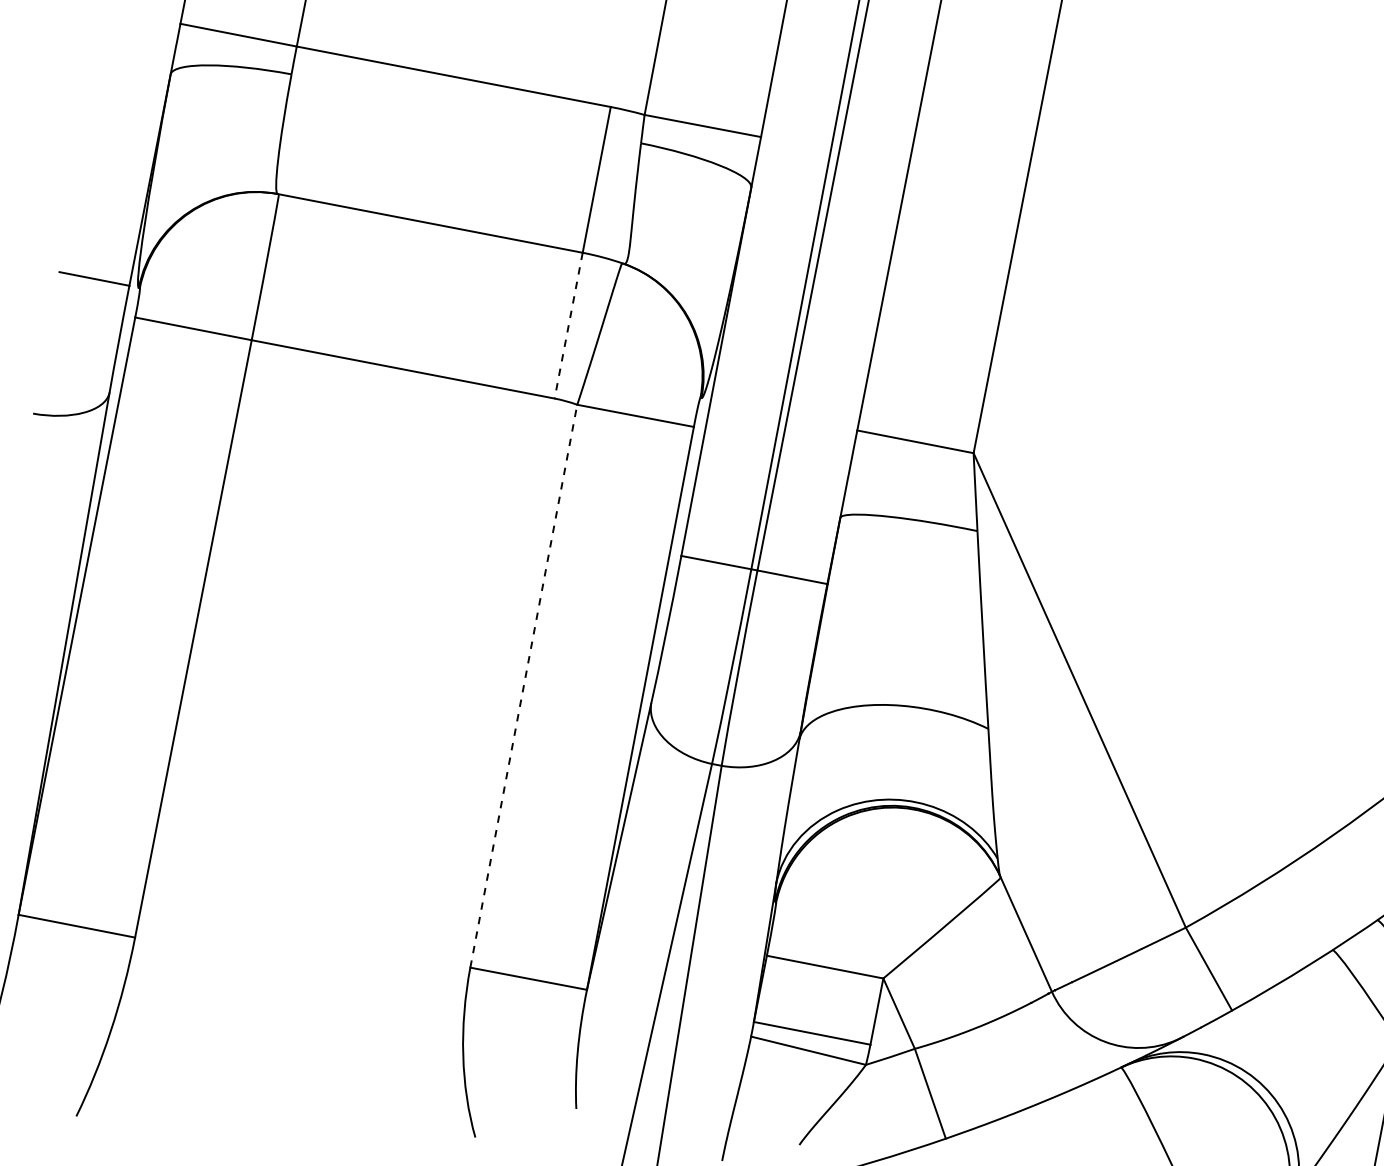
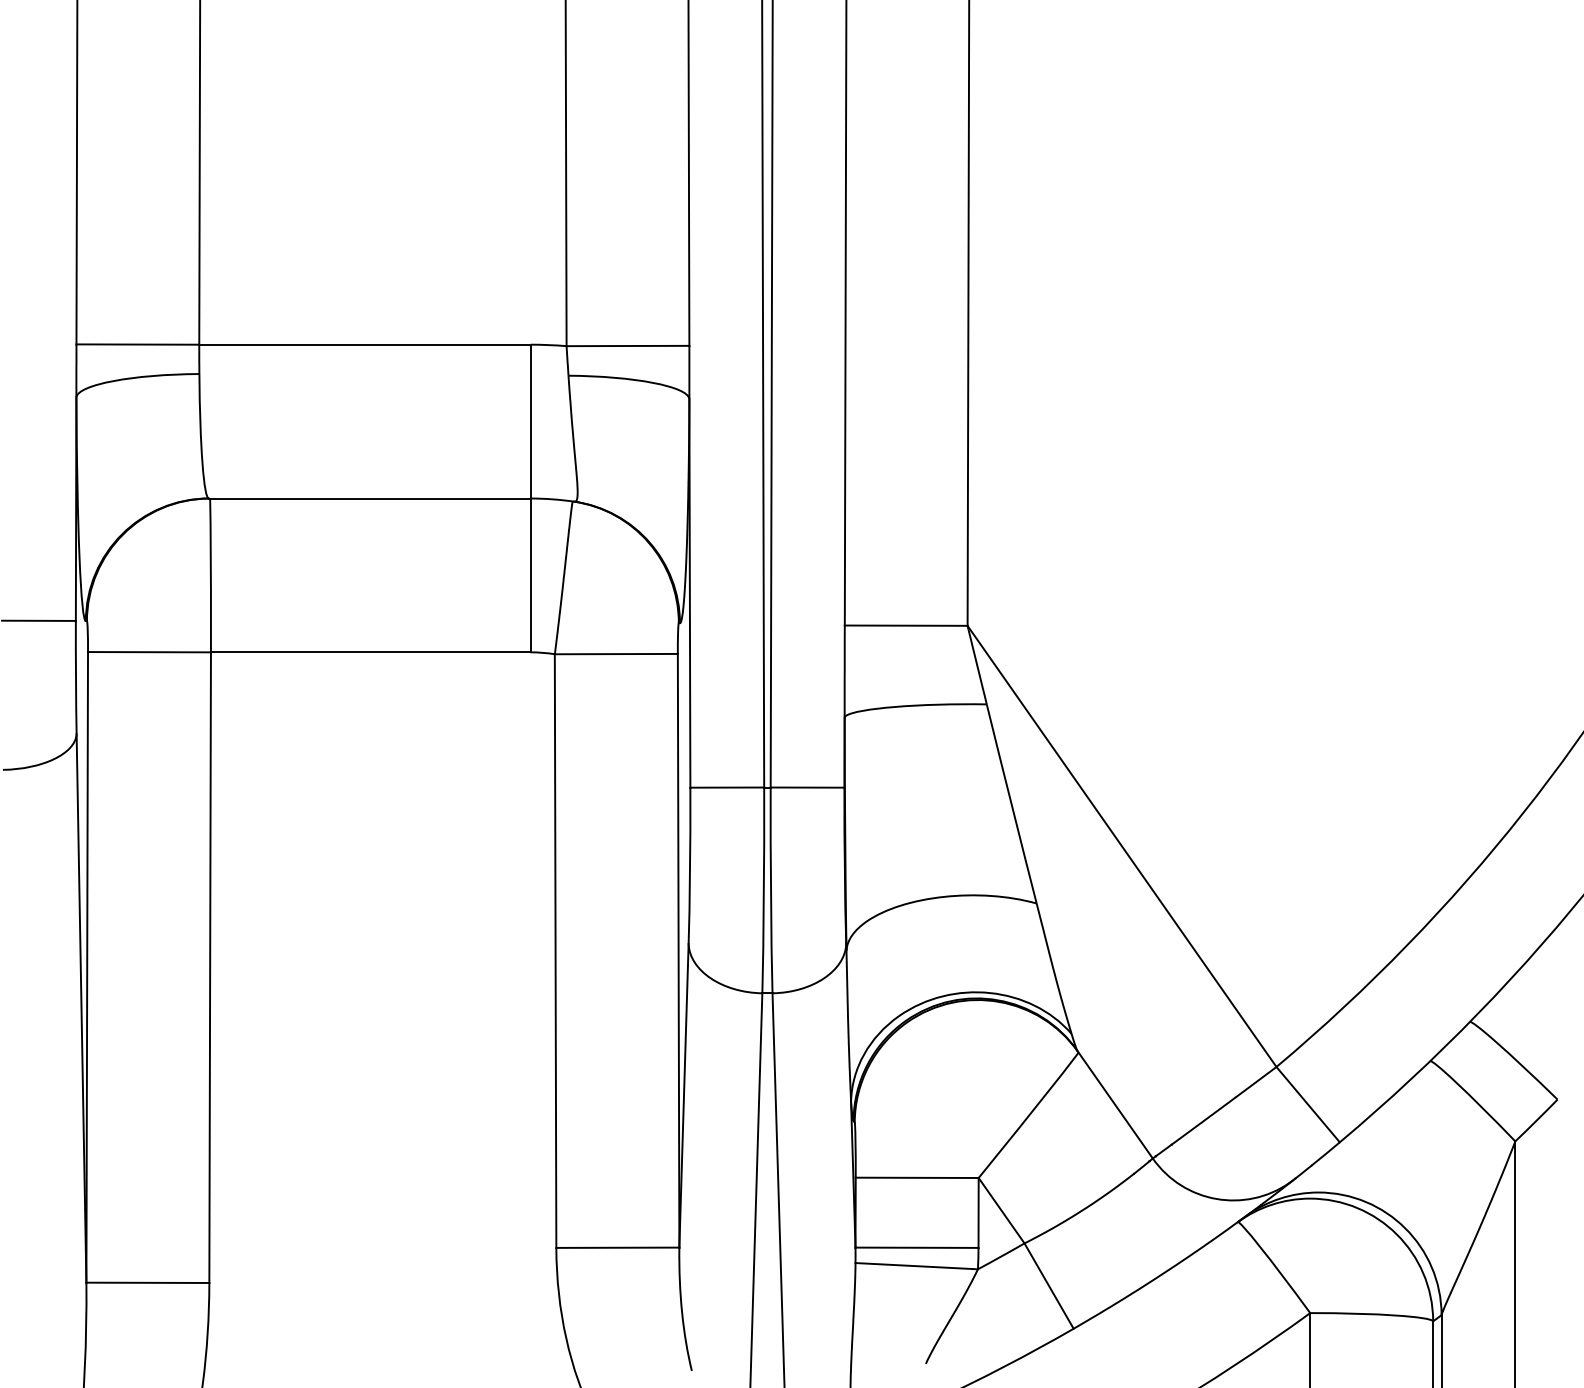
line: (568, 325) -> (530, 575), dashed -> solid
line: (523, 686) -> (555, 951), dashed -> solid

